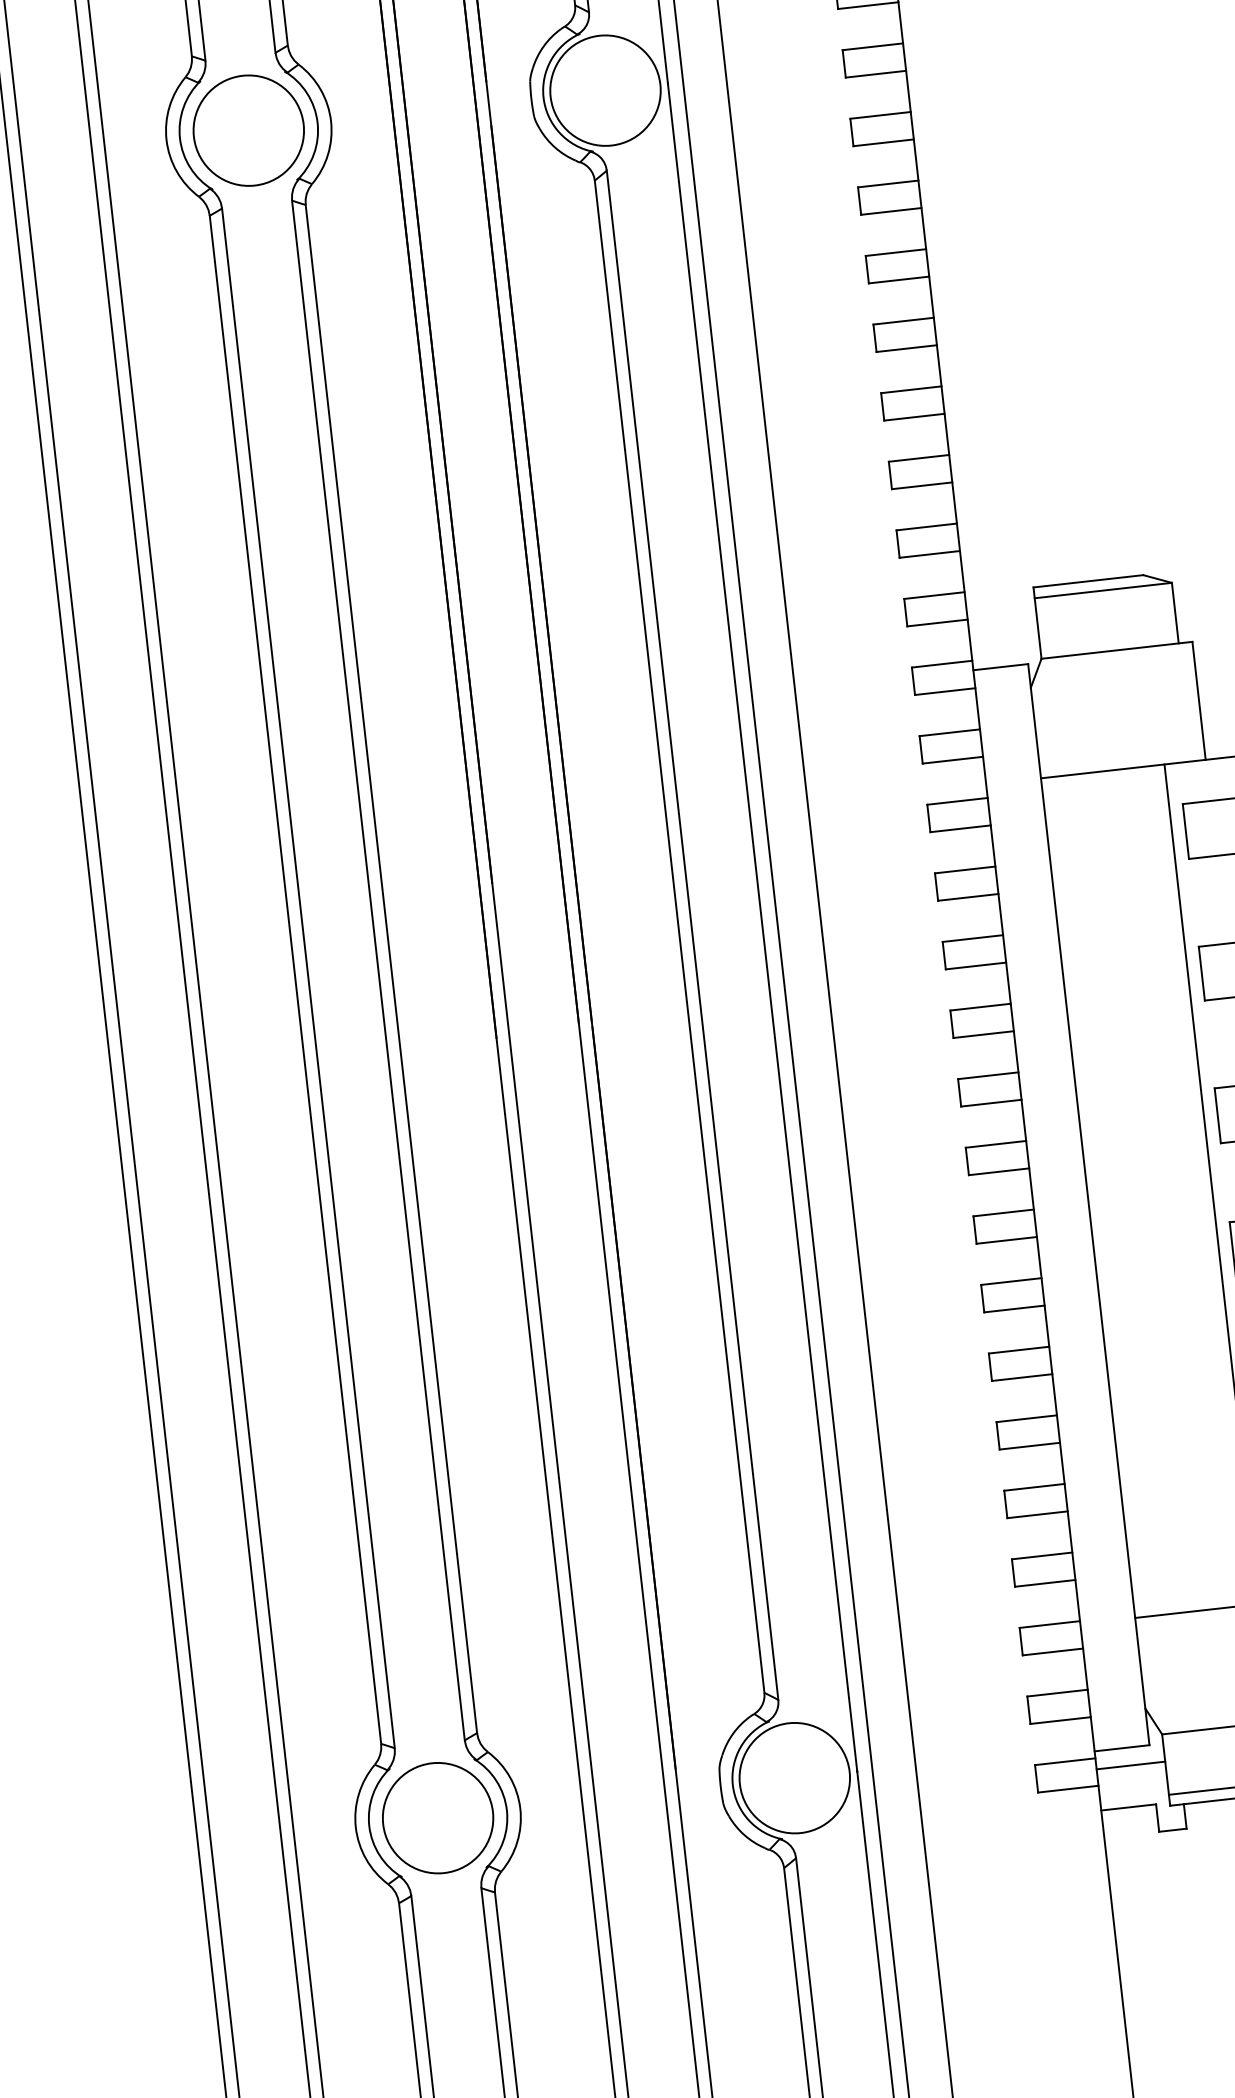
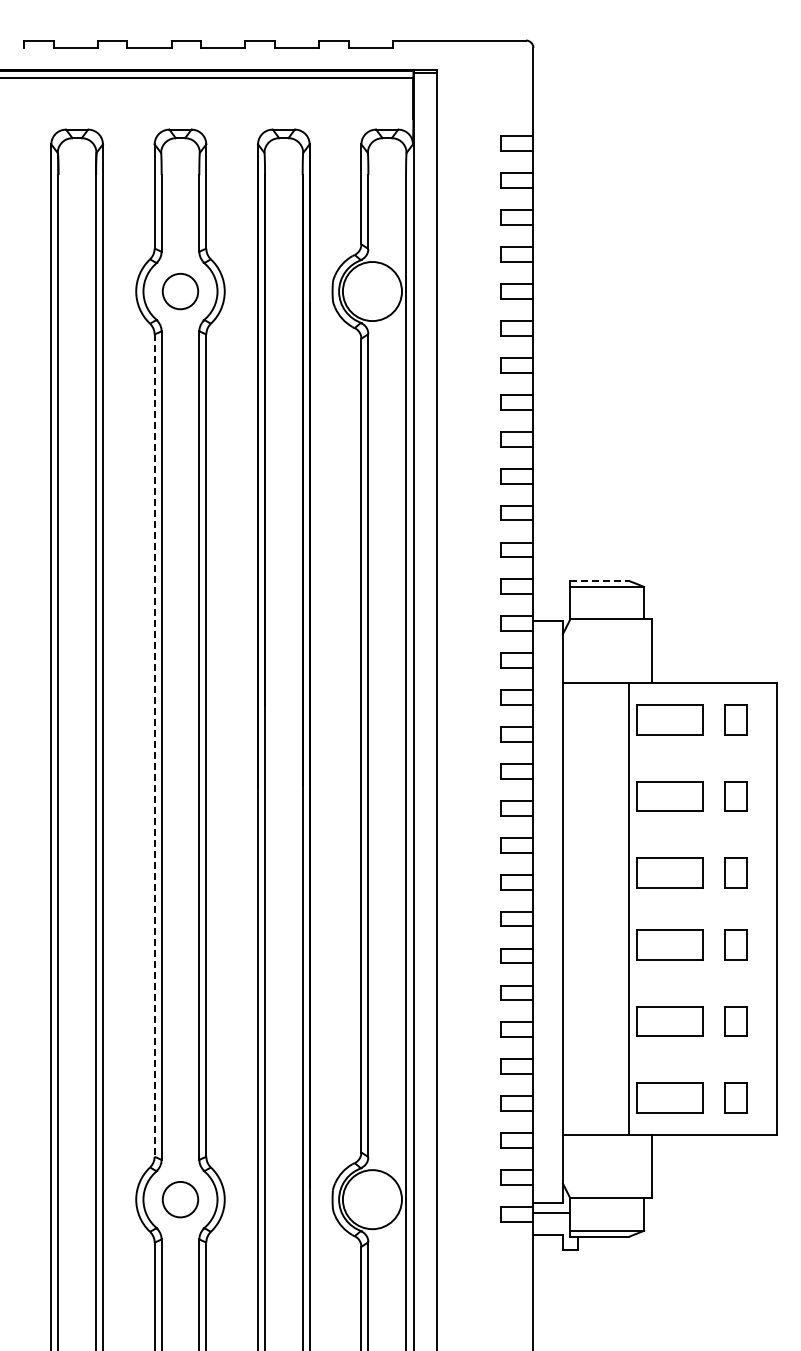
circle: (248, 130) -> (180, 291), size x0.6
line: (1087, 582) -> (599, 581), solid -> dashed
line: (295, 981) -> (154, 746), solid -> dashed
circle: (438, 1817) -> (180, 1199), size x0.6

